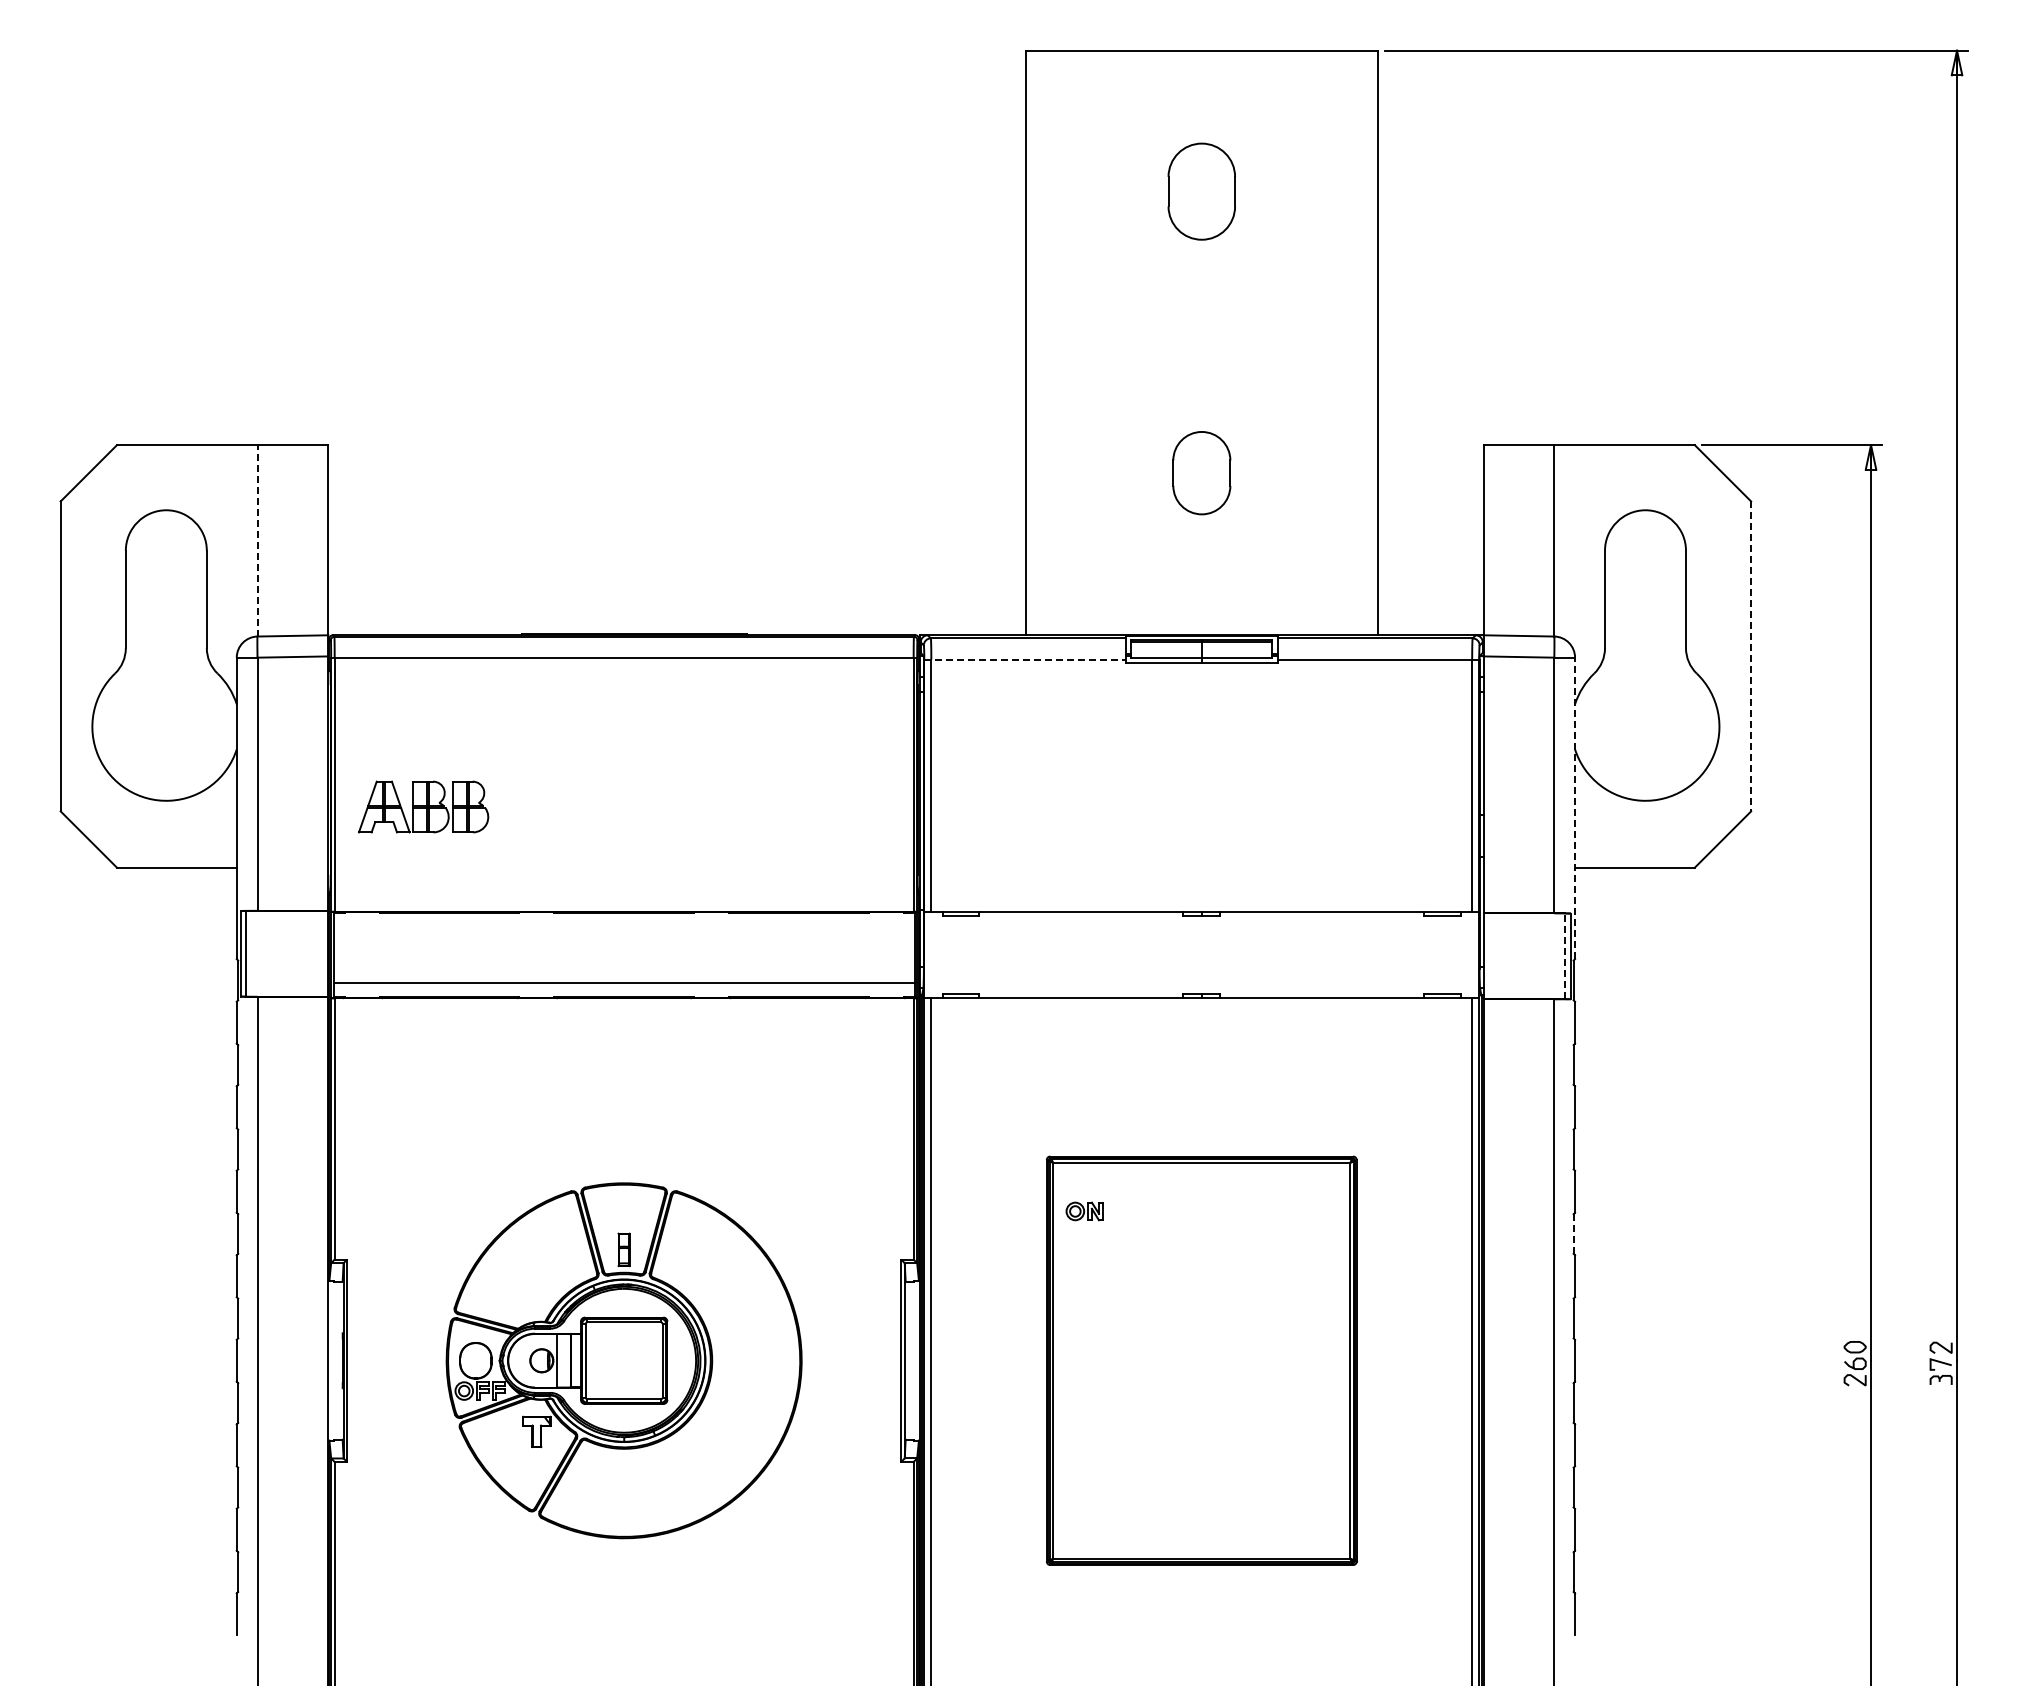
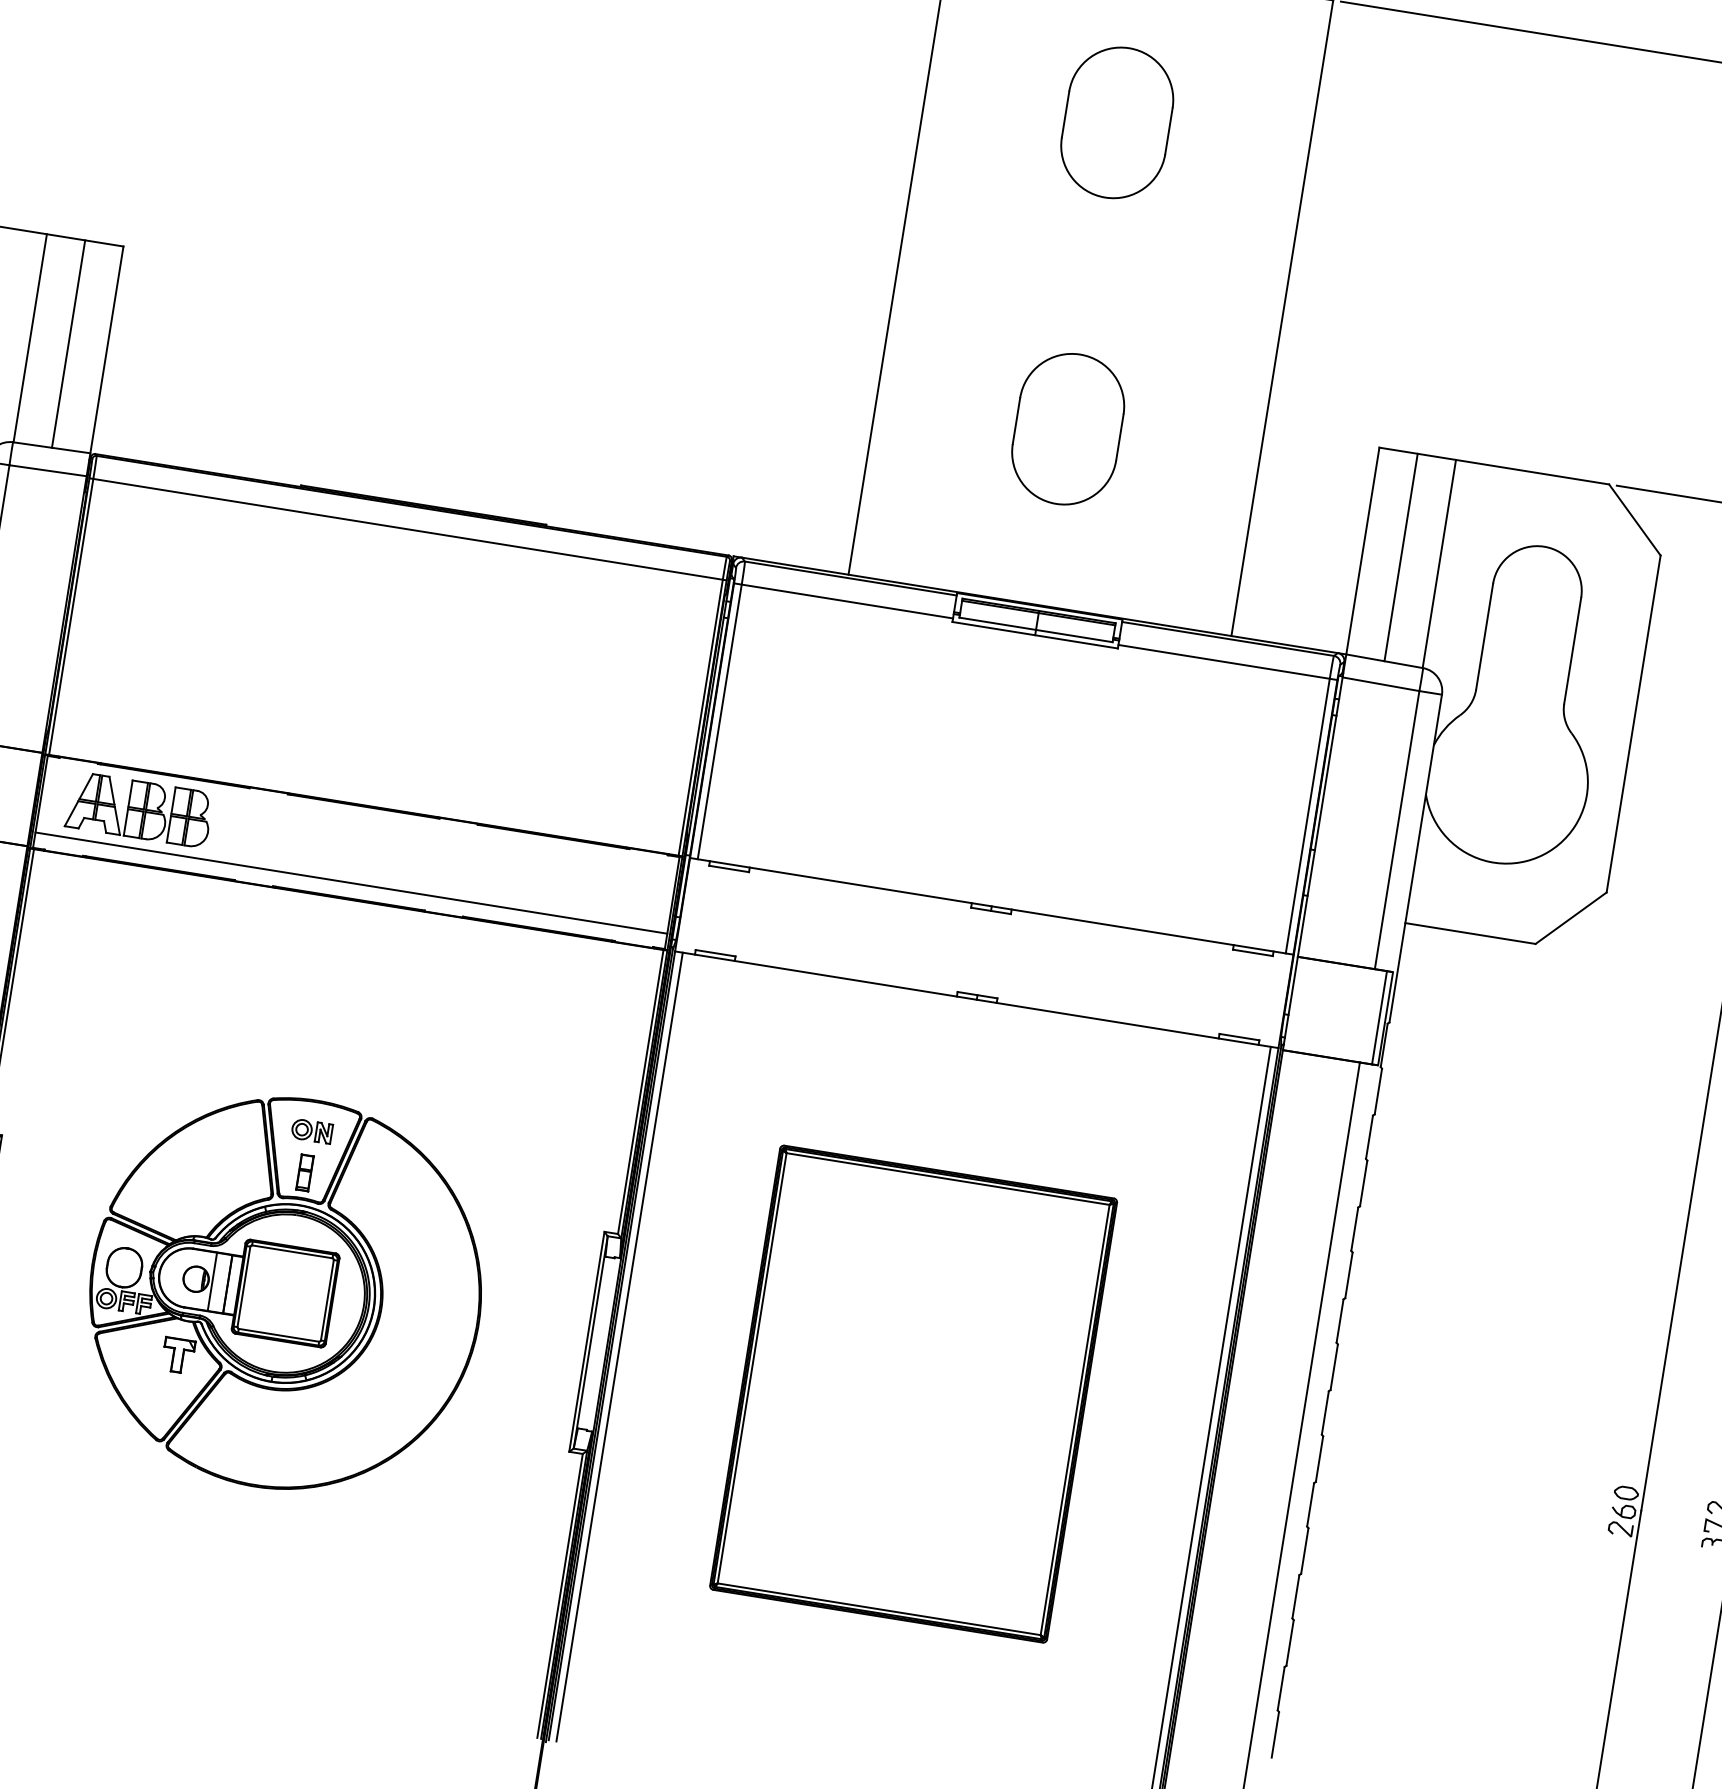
part: (1201, 191) -> (1116, 122), size x1.43
part: (1201, 472) -> (1068, 428), size x1.67
line: (257, 540) -> (29, 337), dashed -> solid
line: (293, 540) -> (69, 344), added
line: (1518, 540) -> (1400, 557), added
line: (1751, 656) -> (1633, 724), dashed -> solid
line: (1024, 659) -> (843, 600), dashed -> solid
part: (423, 806) -> (139, 809), moved
line: (1575, 808) -> (1416, 858), dashed -> solid
line: (1565, 956) -> (1379, 1017), dashed -> solid
part: (1084, 1211) -> (312, 1131), moved
line: (1573, 1234) -> (1339, 1321), dashed -> solid

